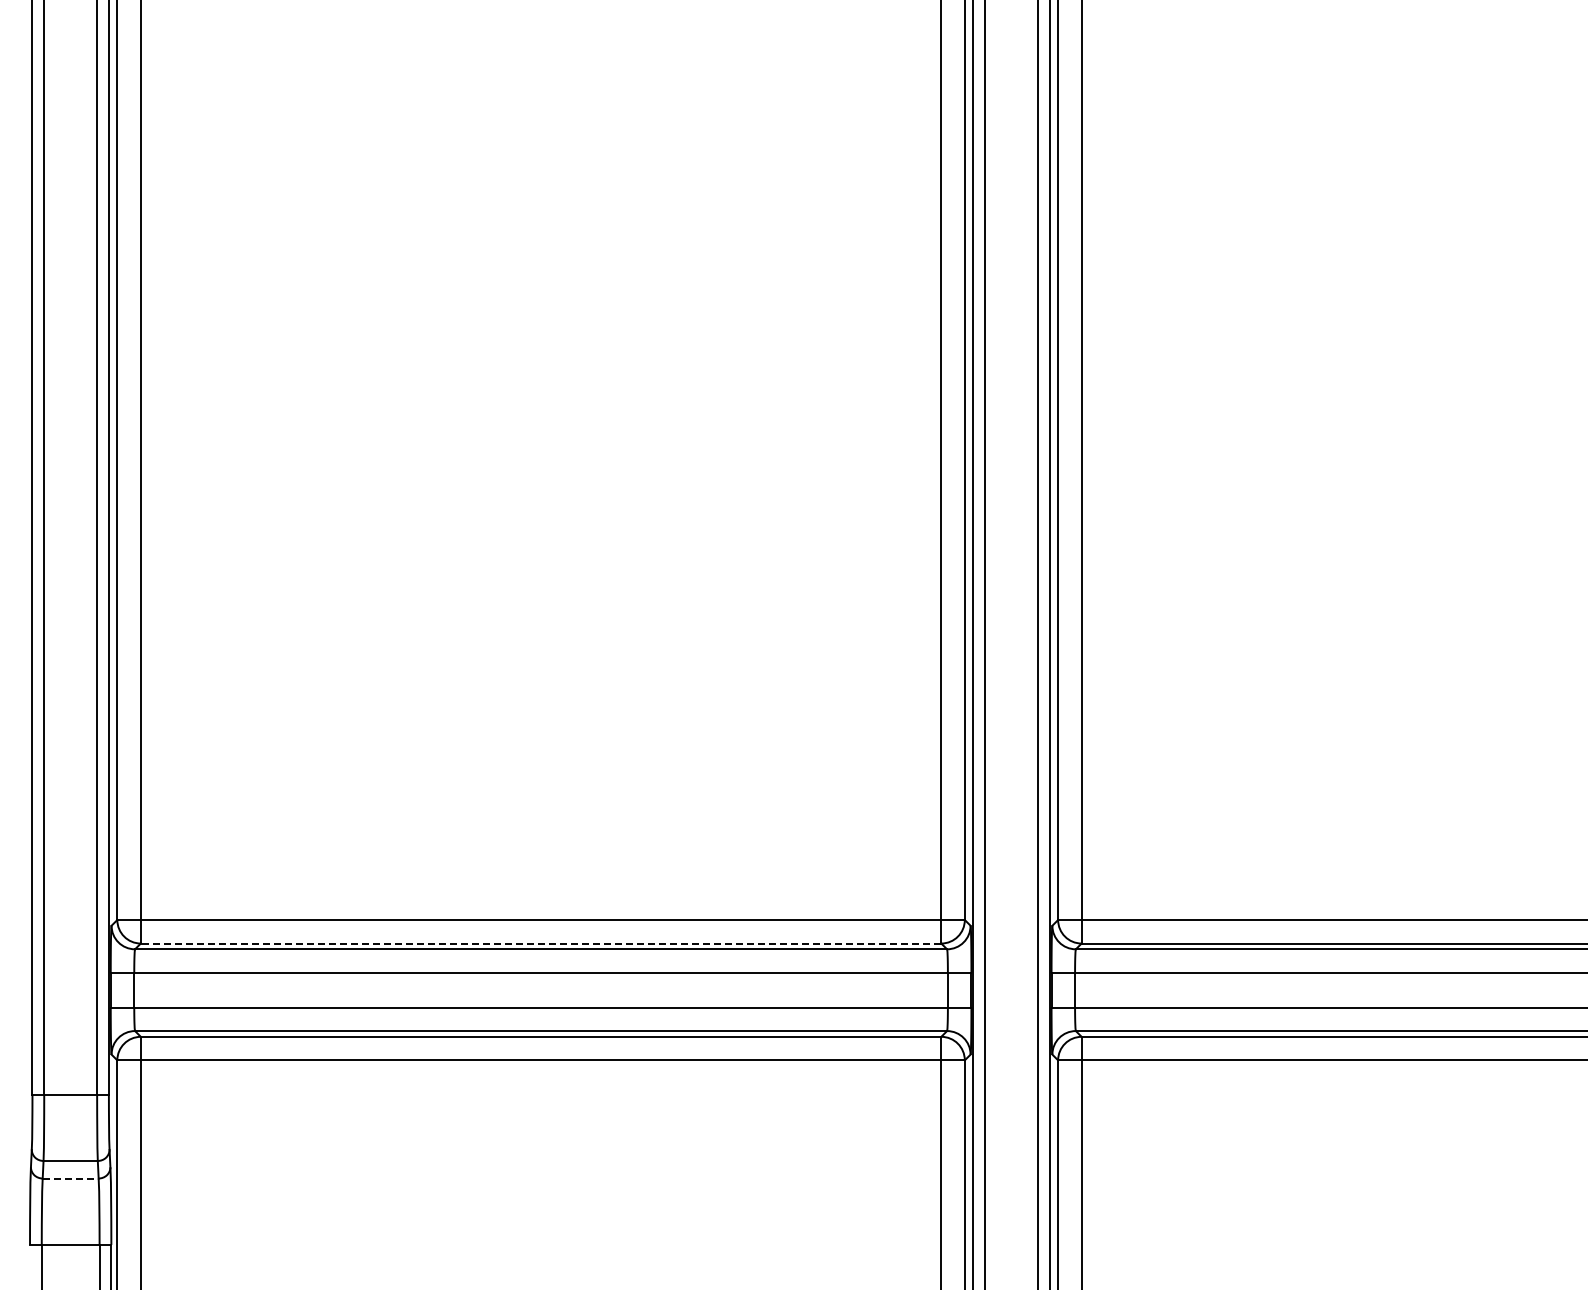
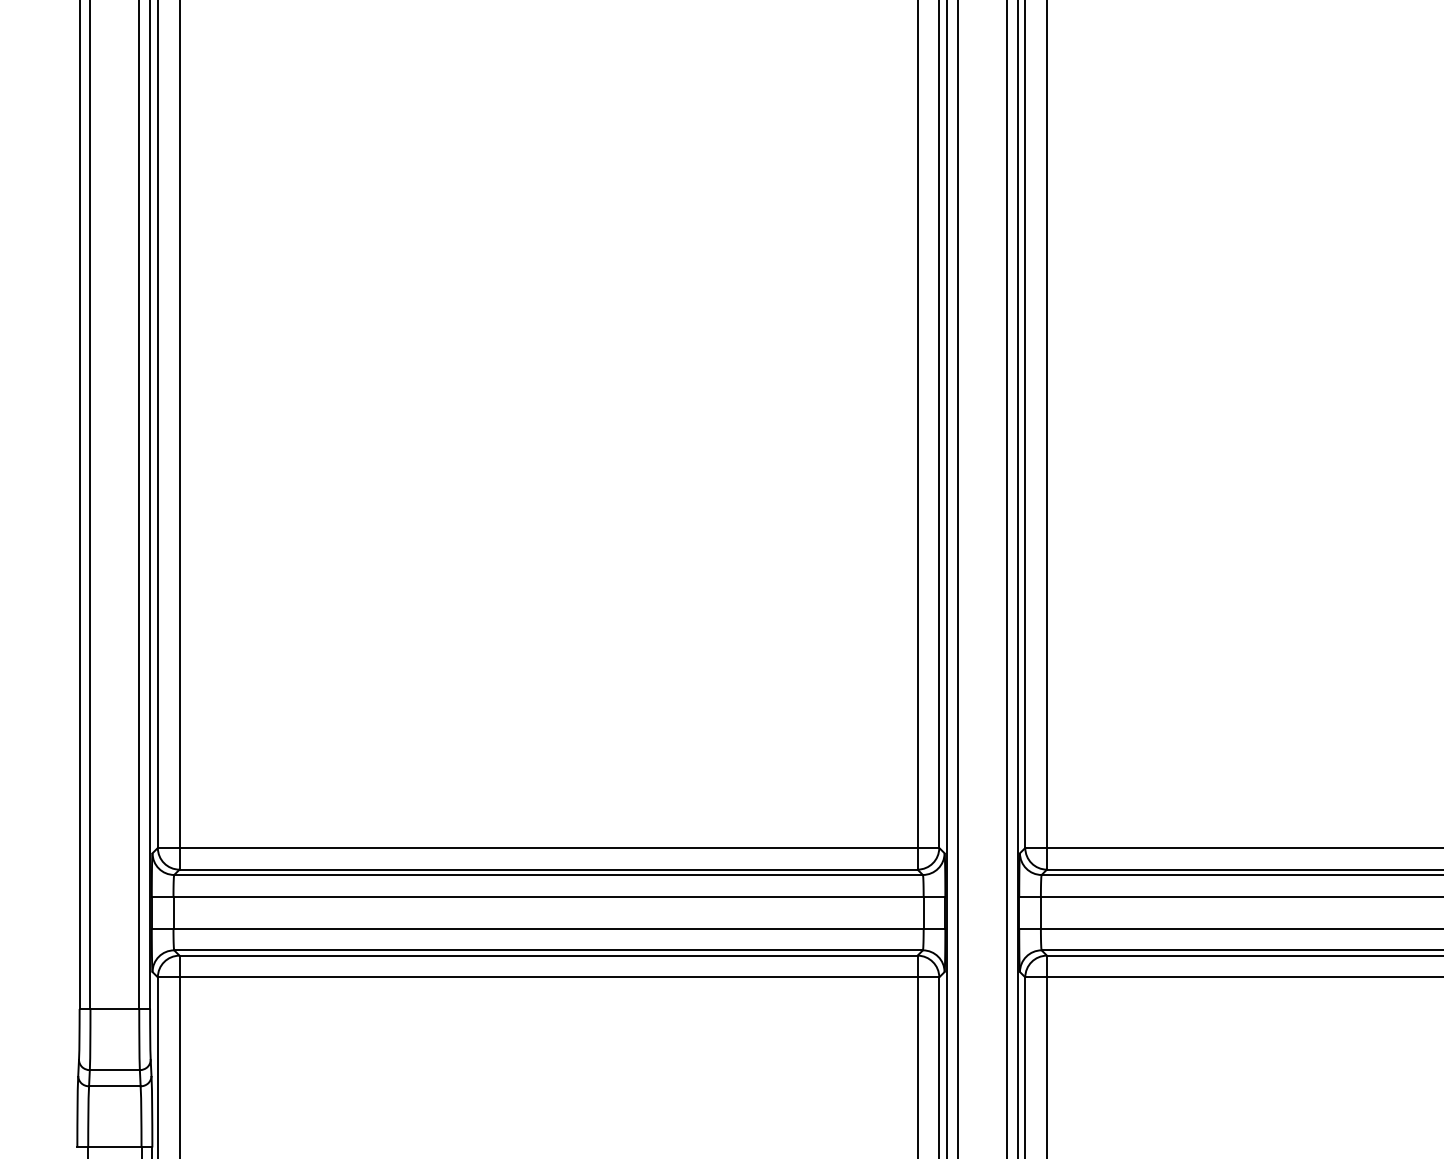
line: (540, 943) -> (548, 869), dashed -> solid
line: (70, 1178) -> (114, 1086), dashed -> solid

